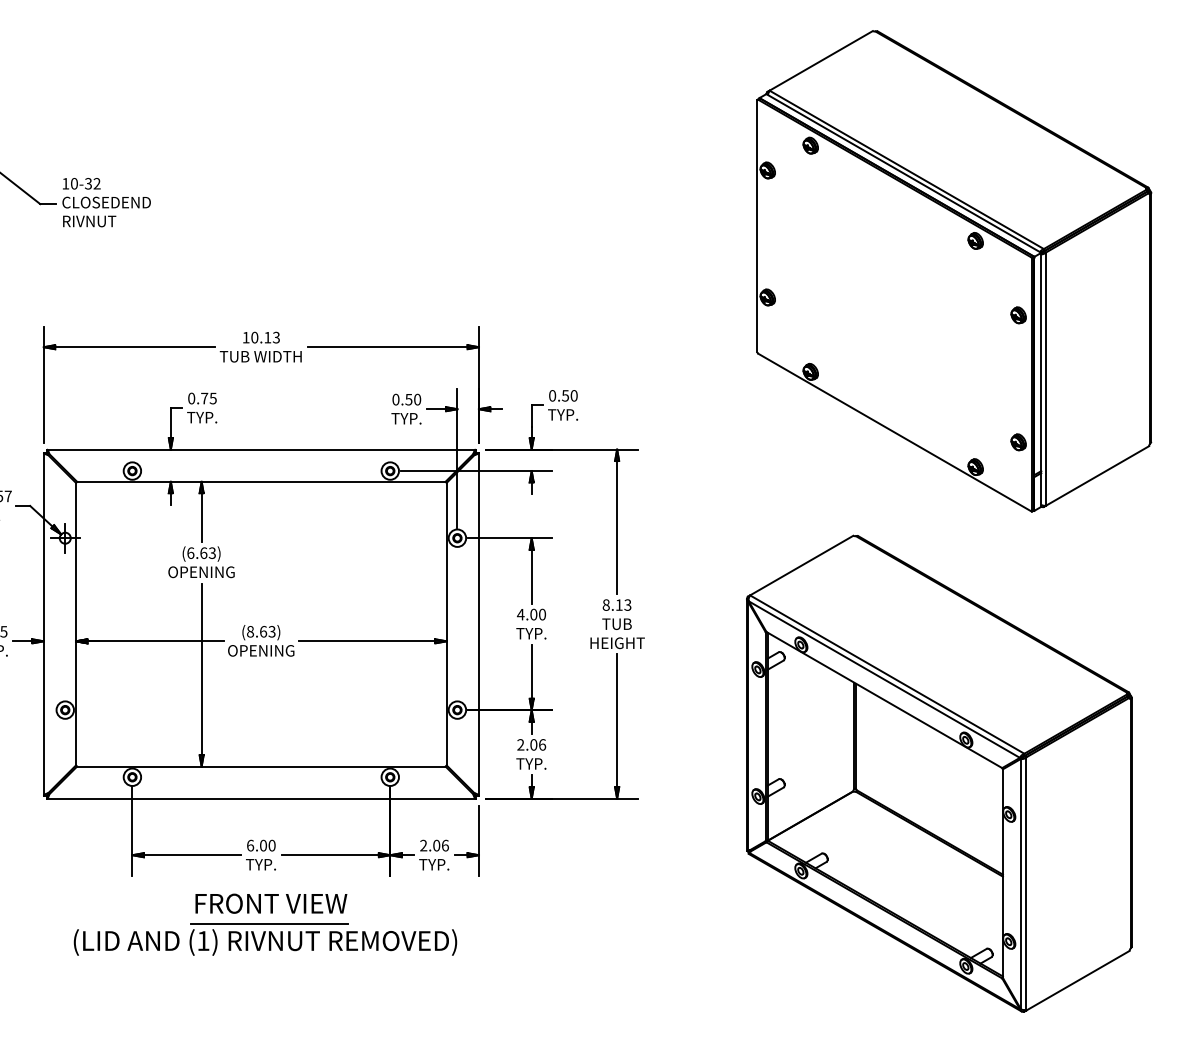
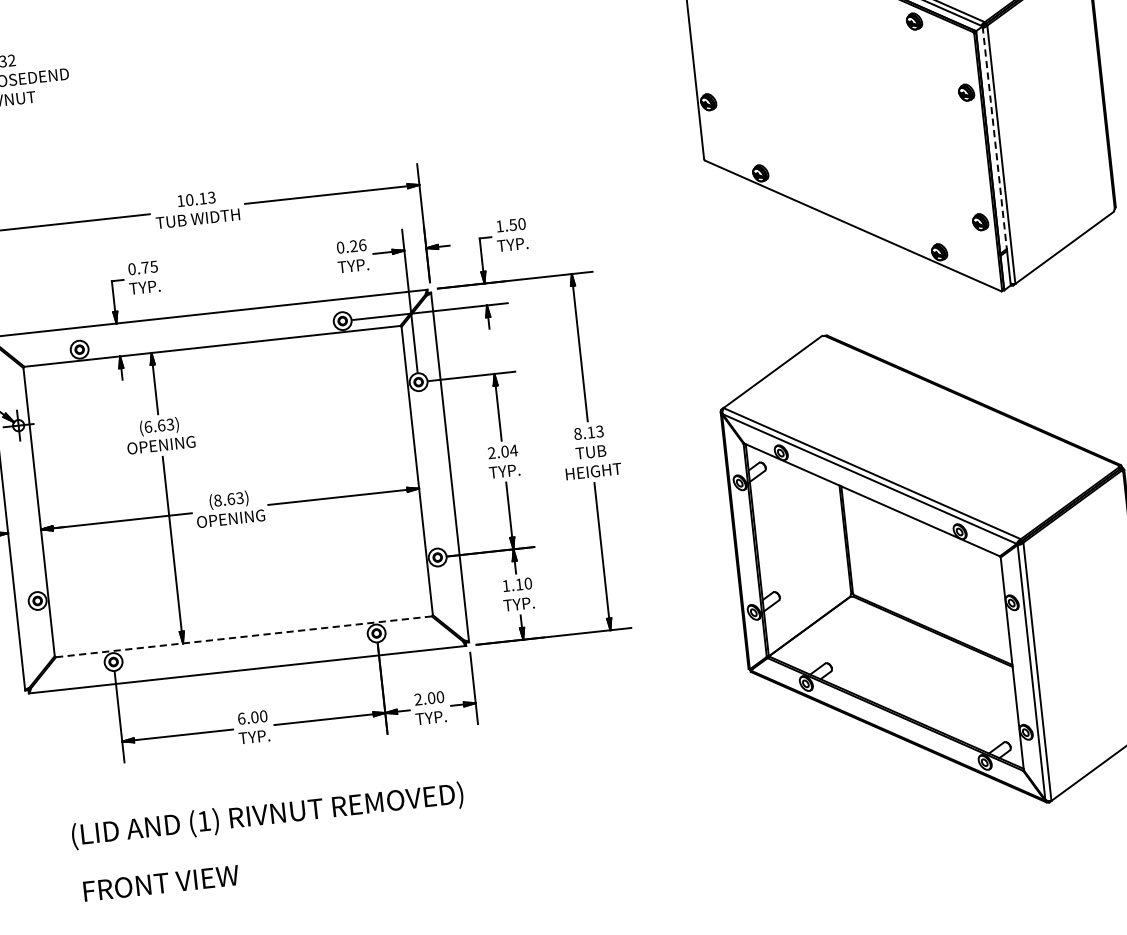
line: (1041, 363) -> (995, 139), solid -> dashed
text: (552, 395) -> (499, 226), 0.50 -> 1.50
text: (413, 399) -> (358, 245), 0.50 -> 0.26
text: (531, 614) -> (502, 451), 4.00 -> 2.04
text: (531, 744) -> (517, 584), 2.06 -> 1.10
line: (261, 766) -> (244, 636), solid -> dashed
text: (444, 845) -> (439, 697), 2.06 -> 2.00
text: (271, 903) -> (161, 883), moved
line: (269, 923) -> (269, 796), removed

